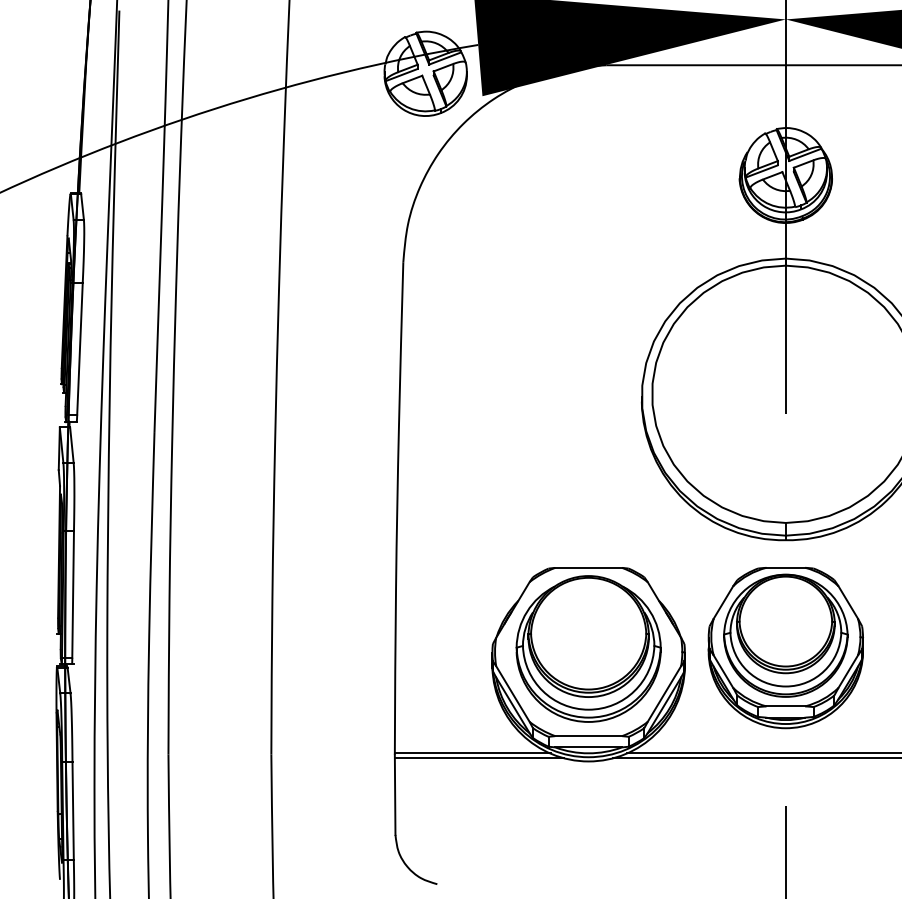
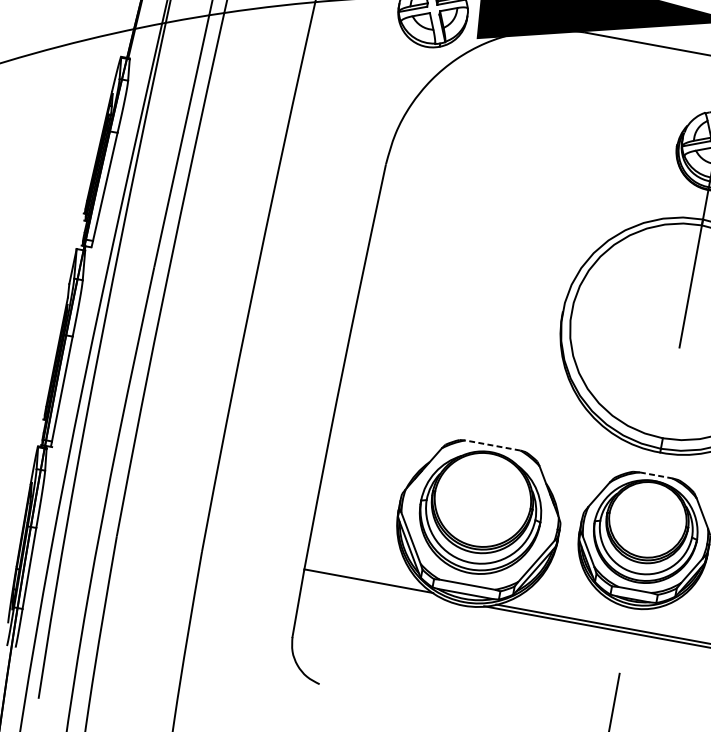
line: (588, 567) -> (492, 445), solid -> dashed
line: (786, 567) -> (656, 475), solid -> dashed
line: (479, 757) -> (373, 585), removed

